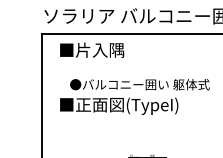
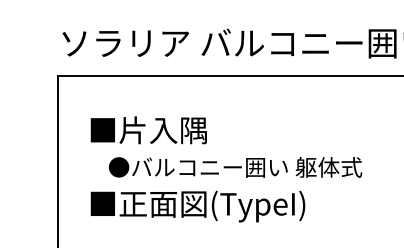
text: (92, 49) -> (149, 128), moved

